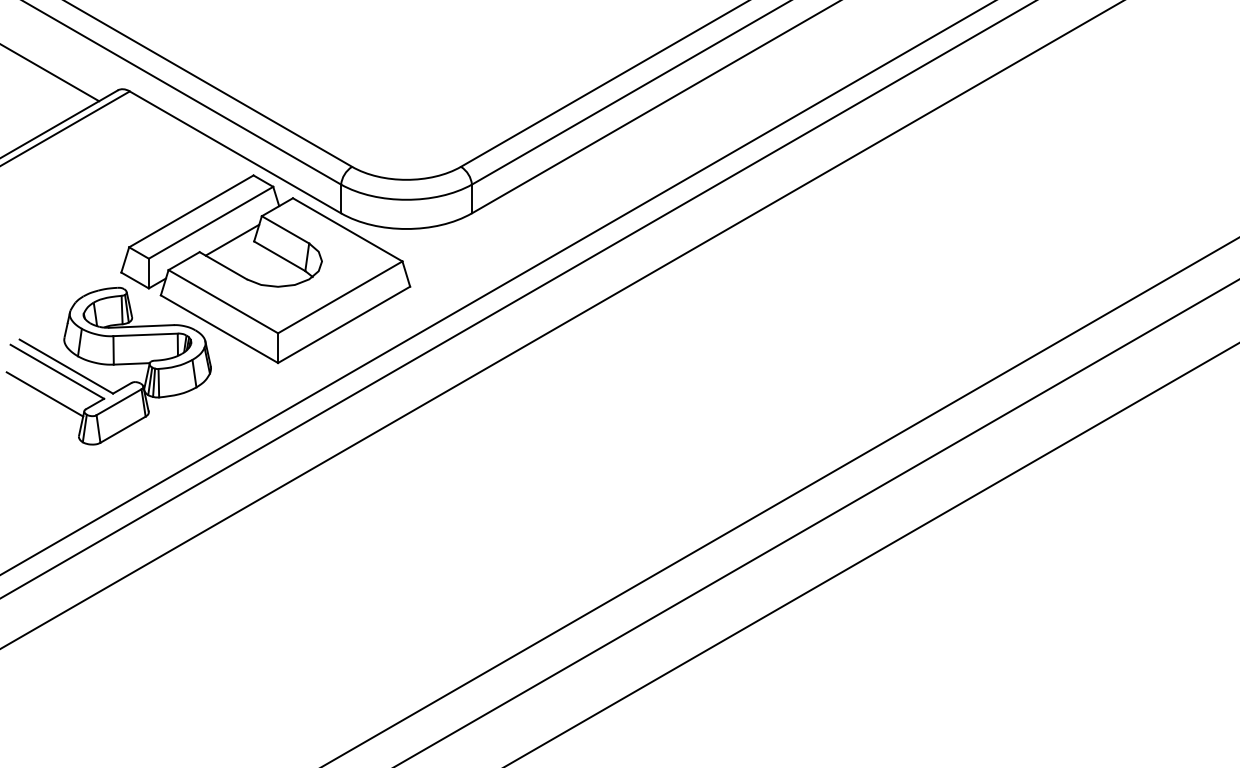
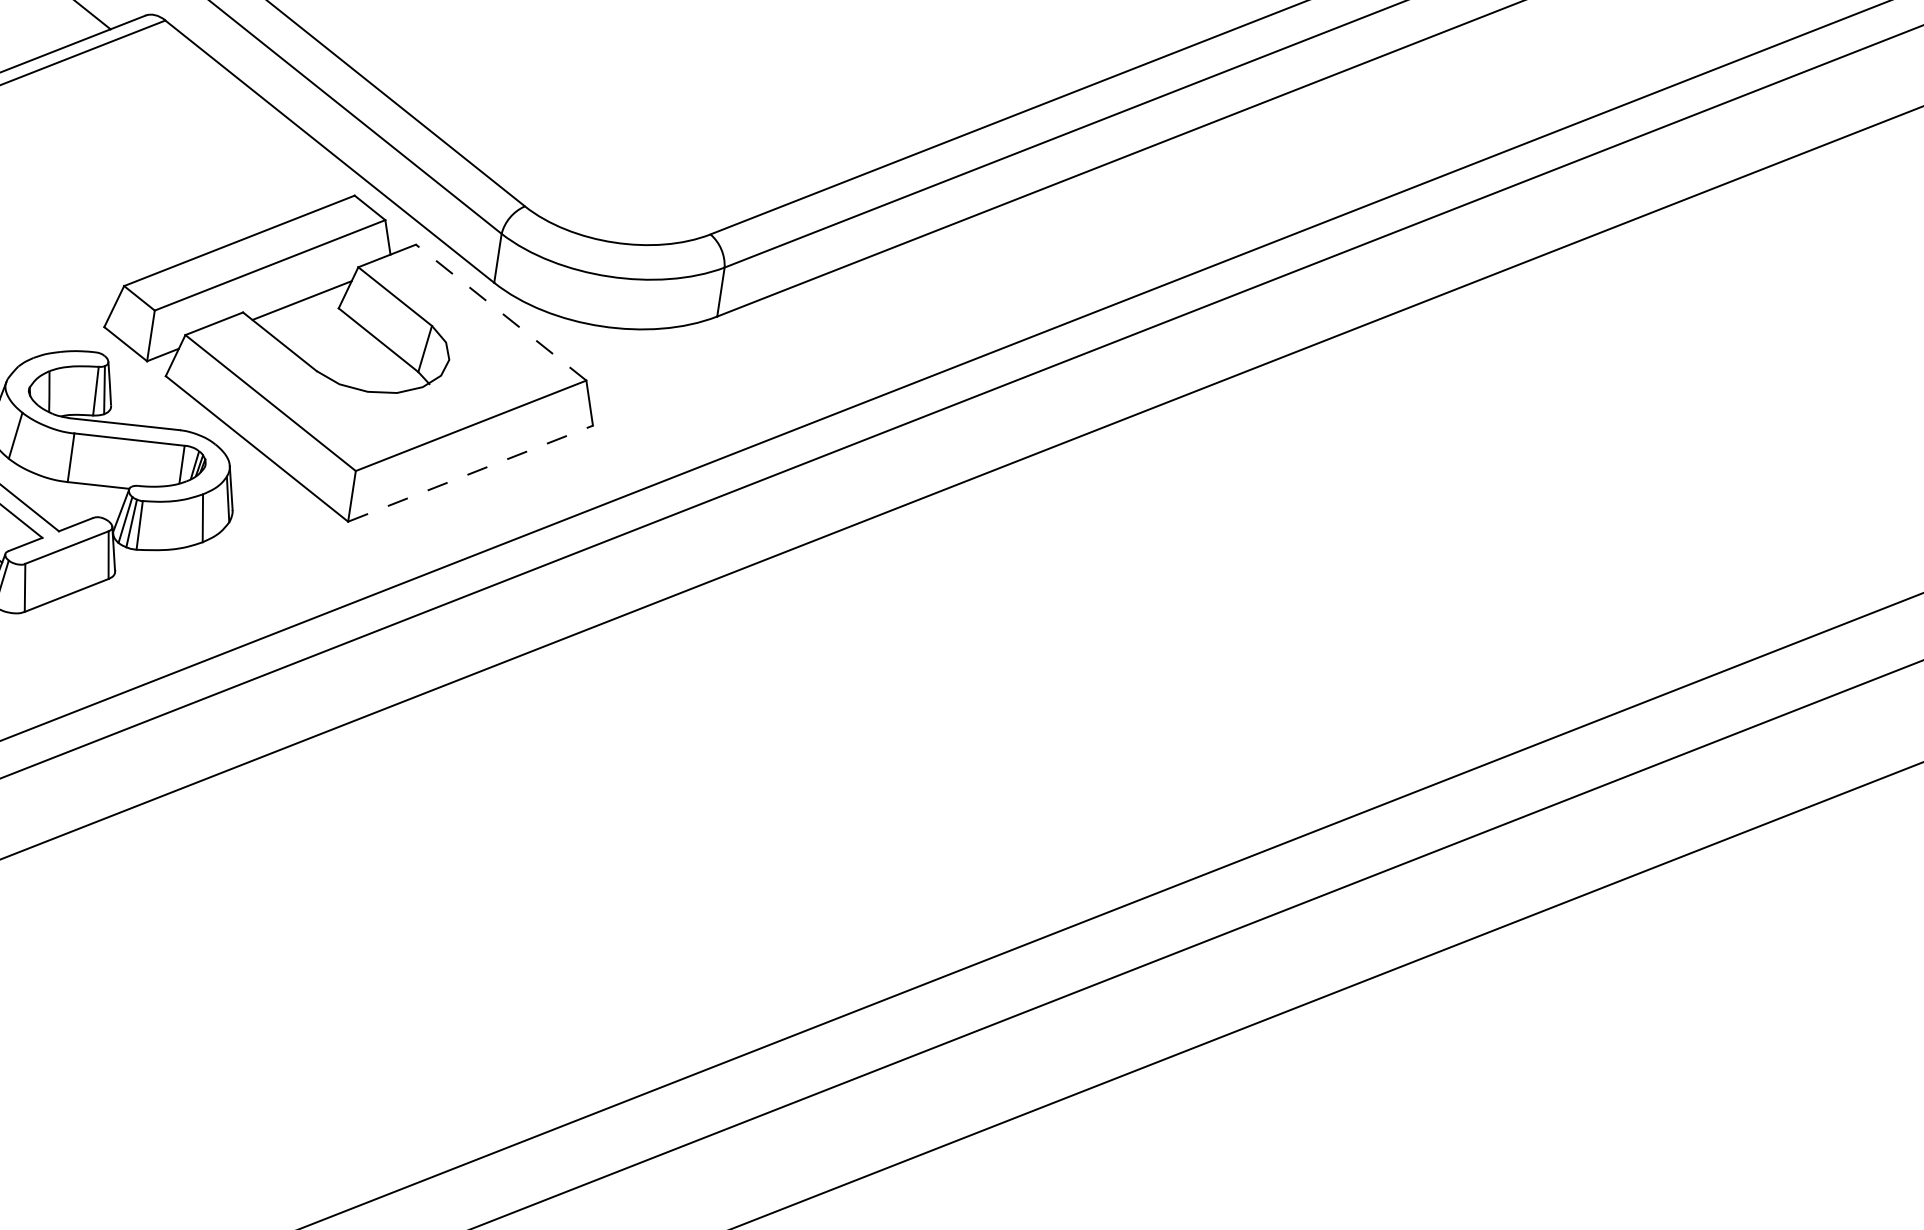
line: (347, 229) -> (500, 311), solid -> dashed
line: (344, 324) -> (471, 473), solid -> dashed

